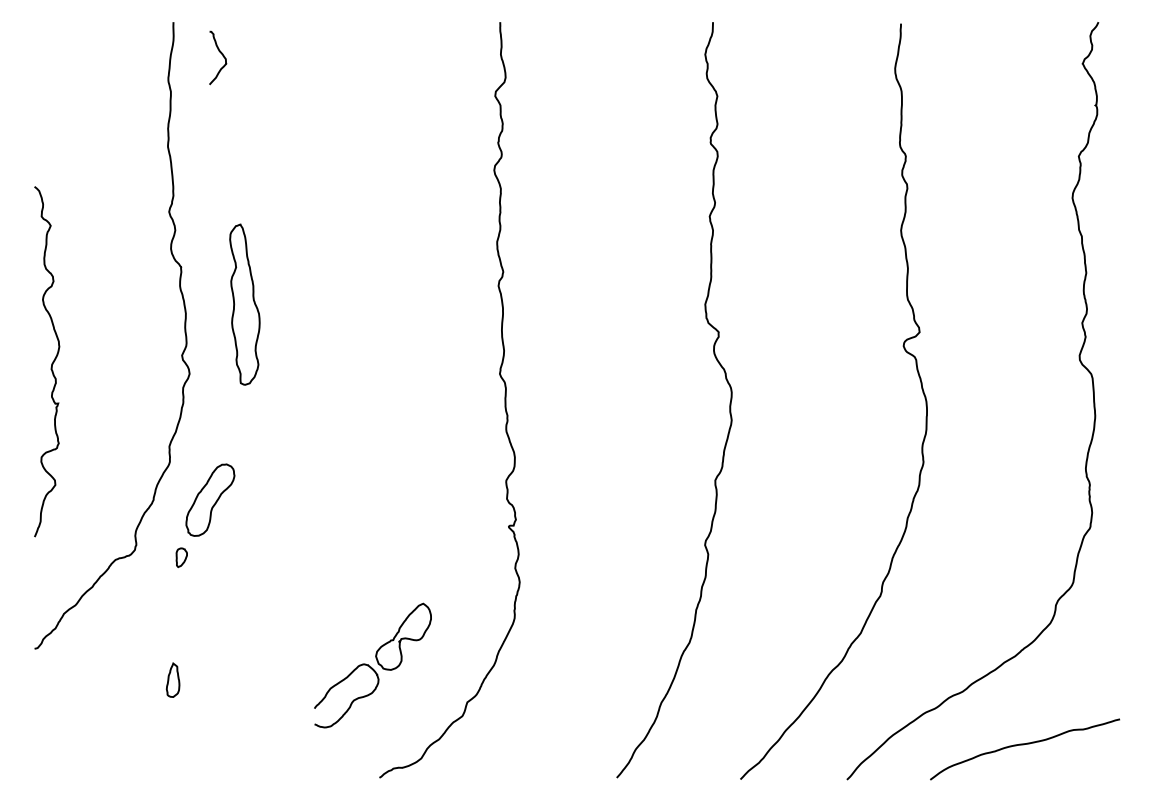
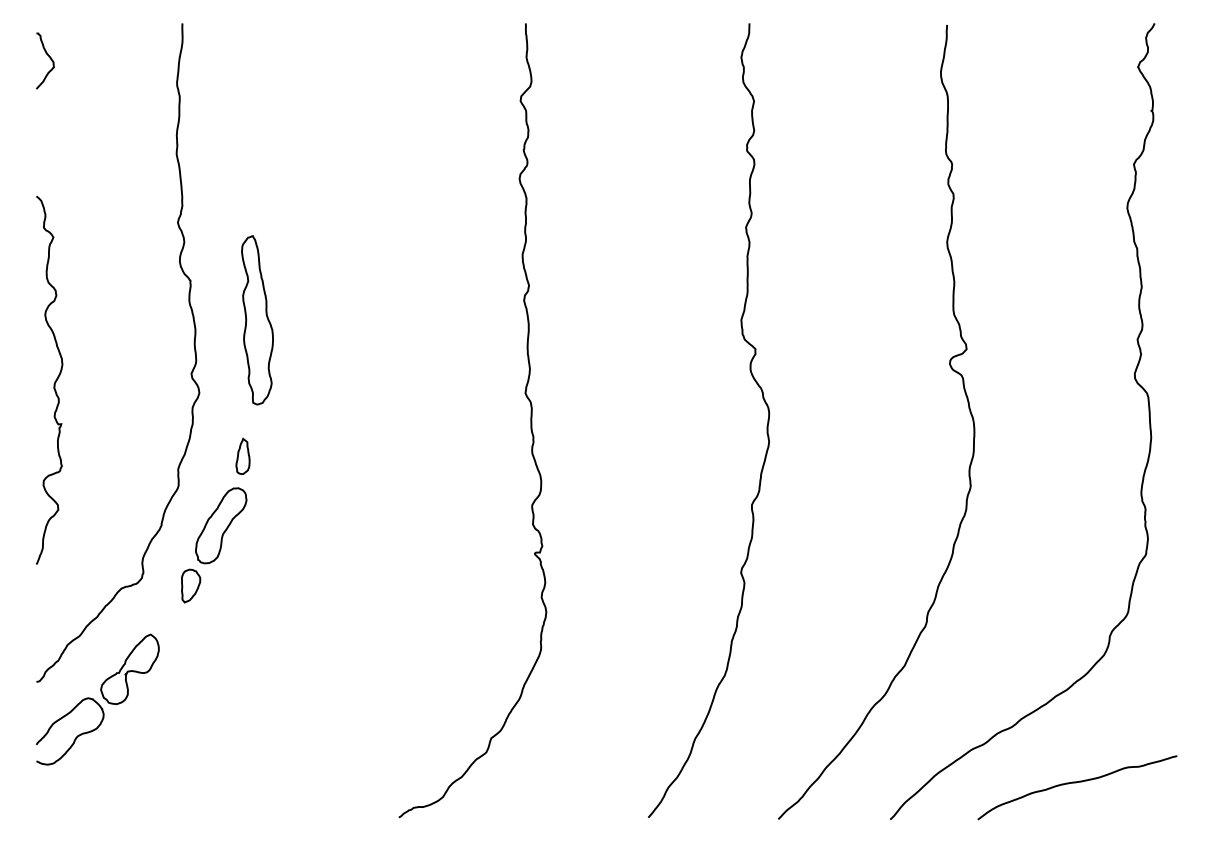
curve: (222, 56) -> (50, 59), moved
part: (181, 557) -> (190, 586), size x1.67
part: (372, 665) -> (97, 699), moved
part: (172, 679) -> (242, 455), moved

